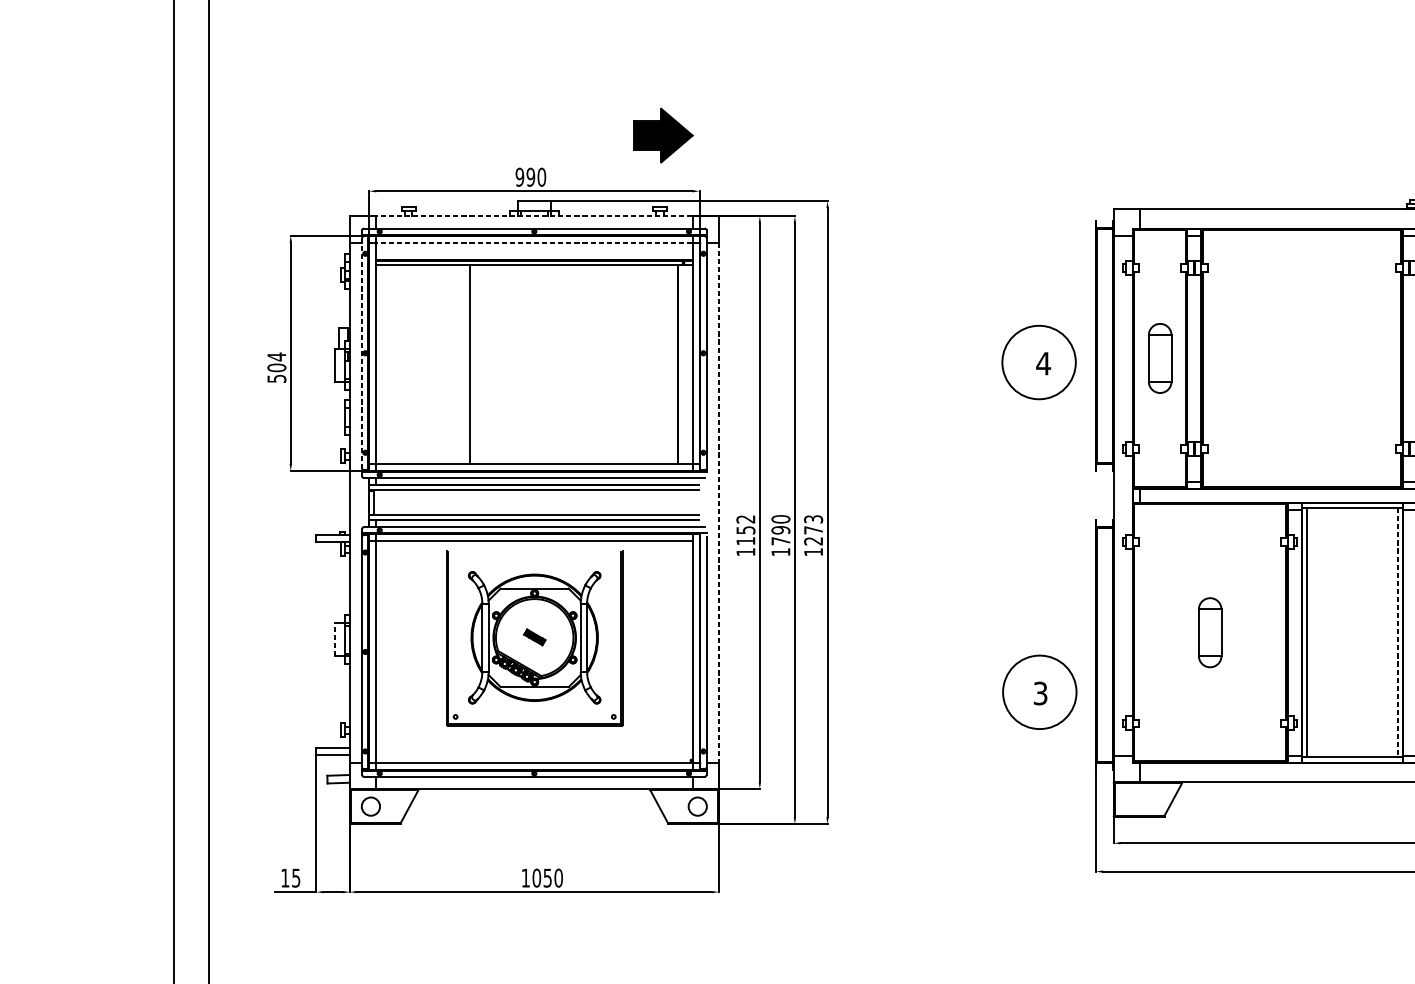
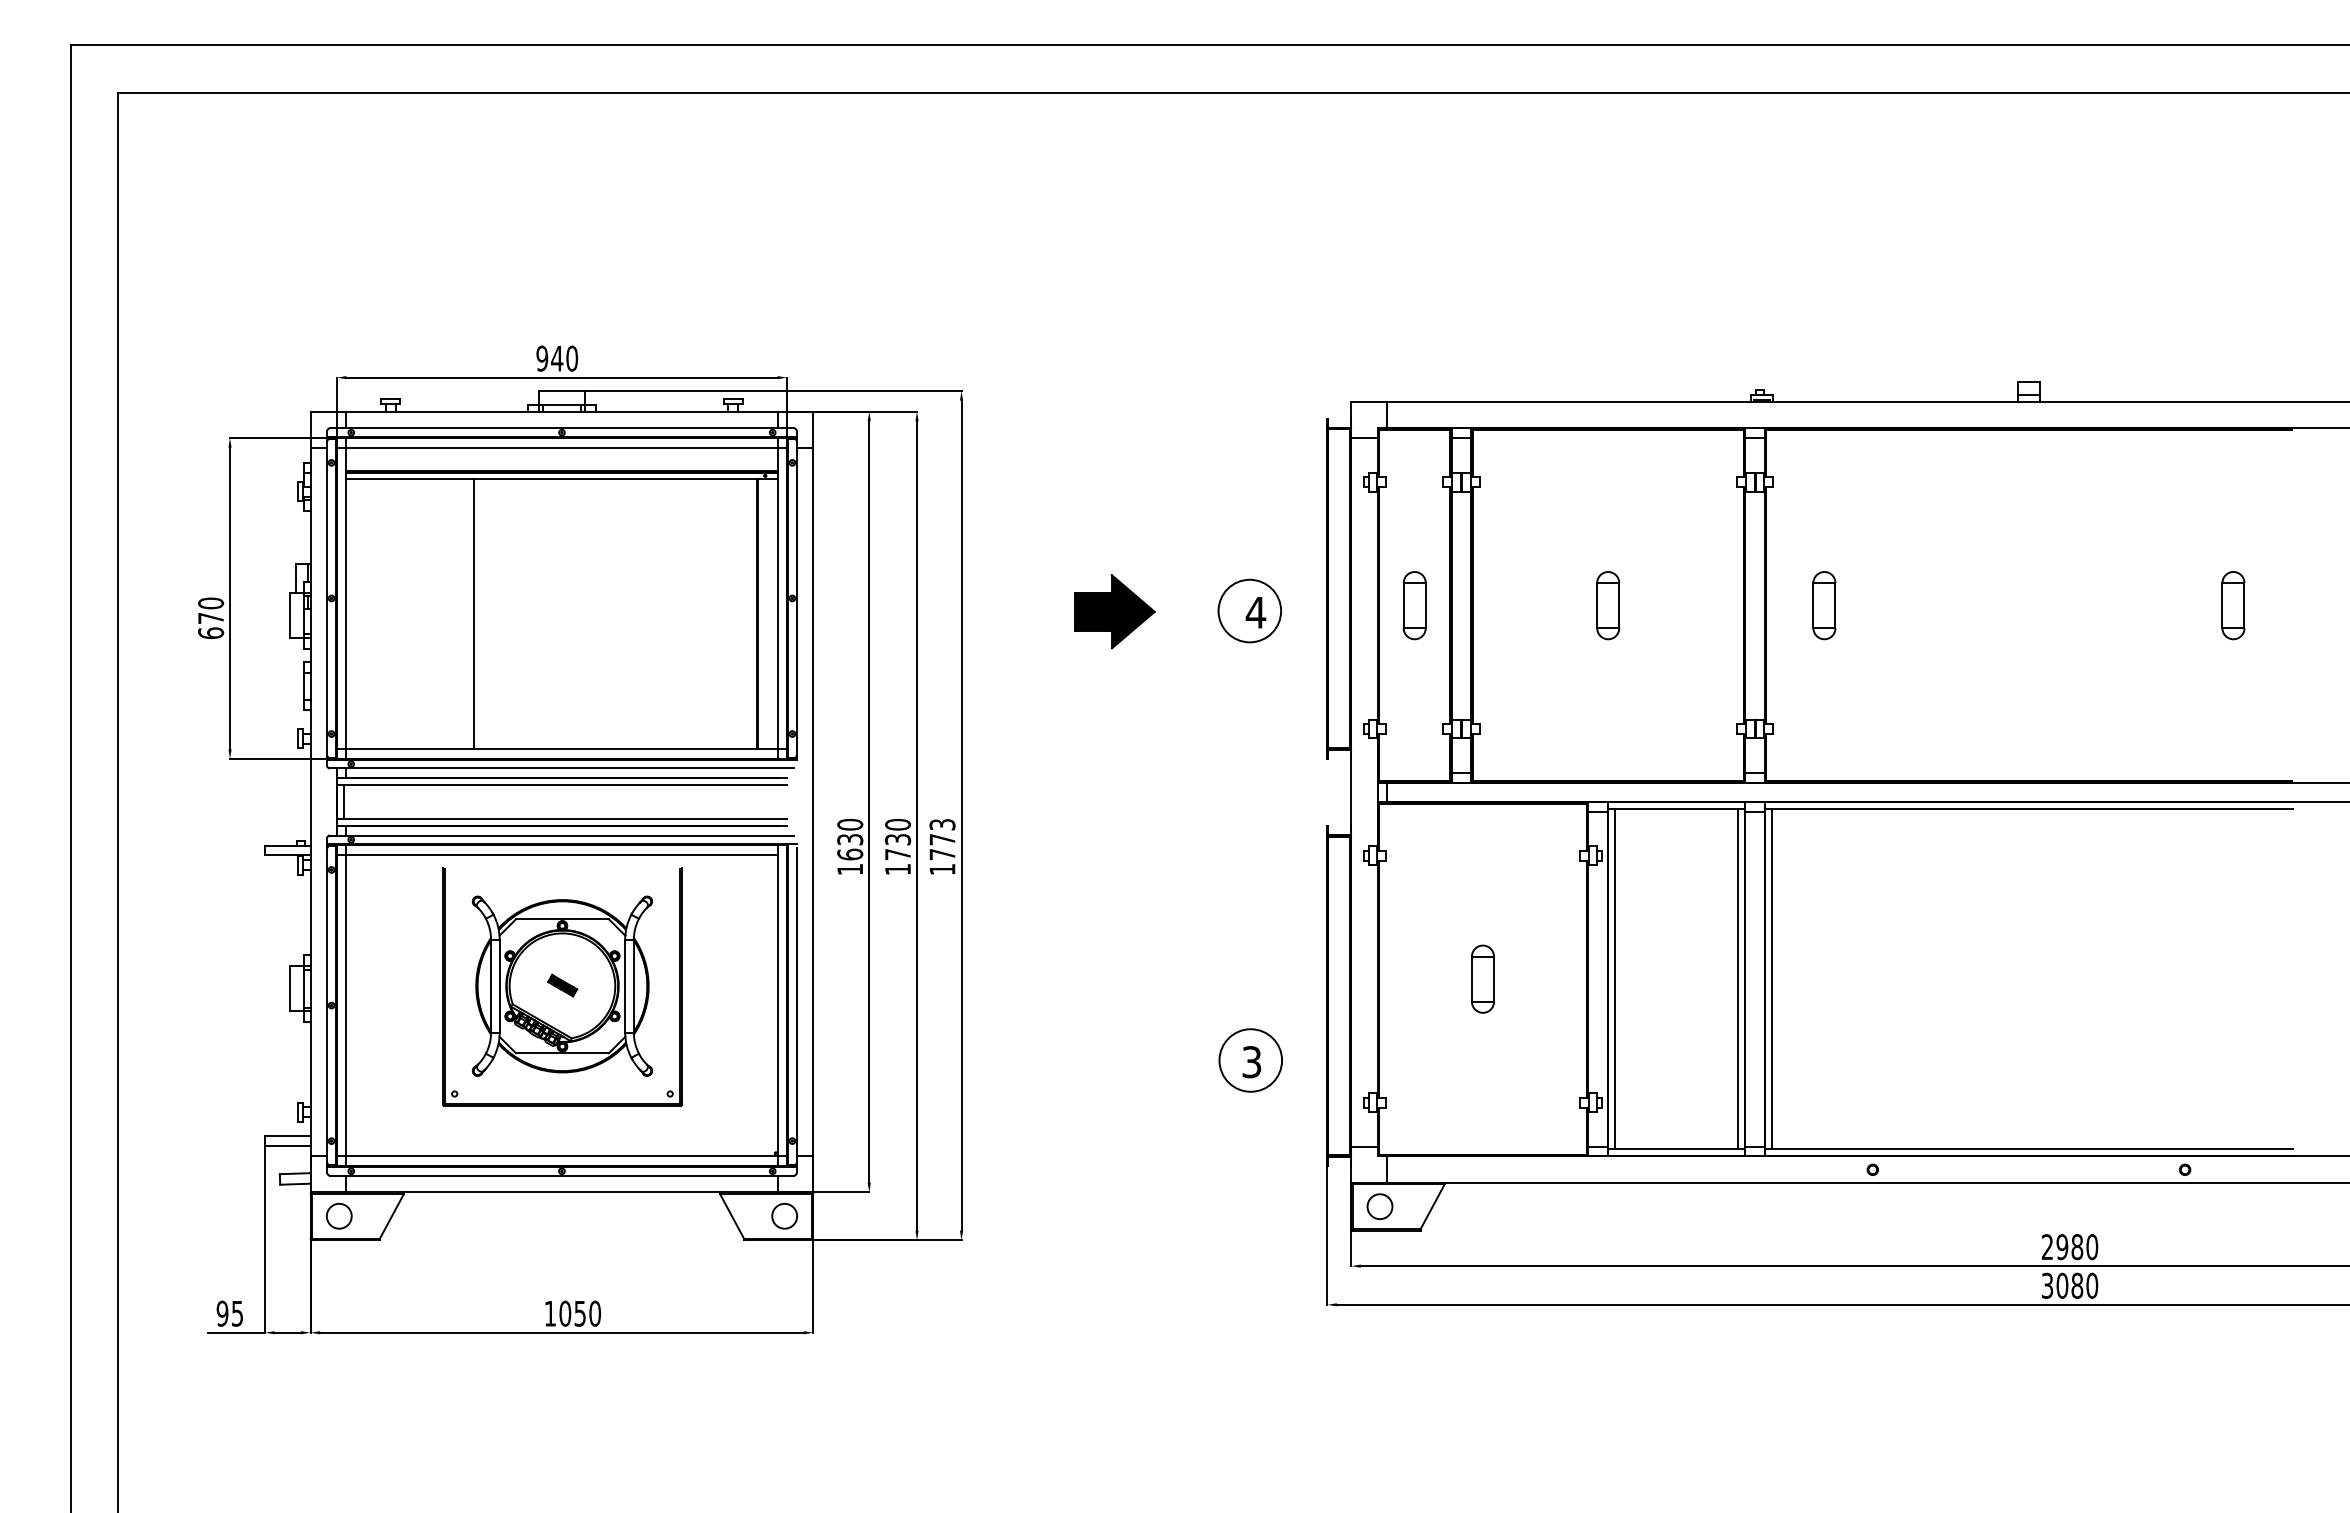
part: (663, 135) -> (1114, 611), moved
text: (531, 177) -> (557, 358), 990 -> 940
line: (534, 216) -> (561, 411), dashed -> solid
line: (534, 242) -> (561, 447), dashed -> solid
line: (362, 353) -> (327, 598), dashed -> solid
part: (1159, 358) -> (1414, 605), size x0.71
part: (1302, 358) -> (1608, 605), added
circle: (1038, 362) -> (1249, 610), size x0.62
text: (277, 367) -> (211, 618), 504 -> 670
line: (718, 503) -> (813, 802), dashed -> solid
text: (746, 530) -> (850, 839), 1152 -> 1630
text: (780, 530) -> (897, 839), 1790 -> 1730
text: (813, 541) -> (942, 854), 1273 -> 1773
part: (1209, 632) -> (1482, 978), size x0.71
line: (1397, 632) -> (1738, 979), dashed -> solid
line: (334, 639) -> (289, 988), dashed -> solid
circle: (1039, 692) -> (1250, 1060), size x0.62
circle: (1134, 799) -> (1379, 1206), added
text: (285, 877) -> (222, 1313), 15 -> 95

